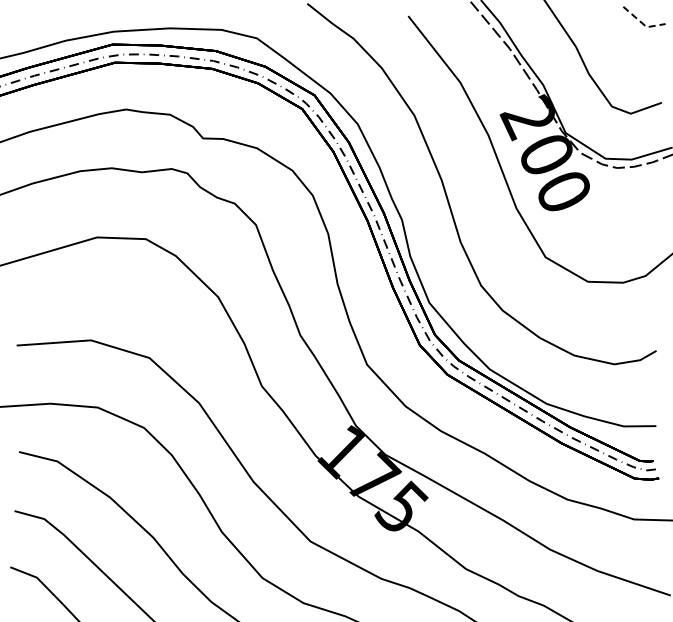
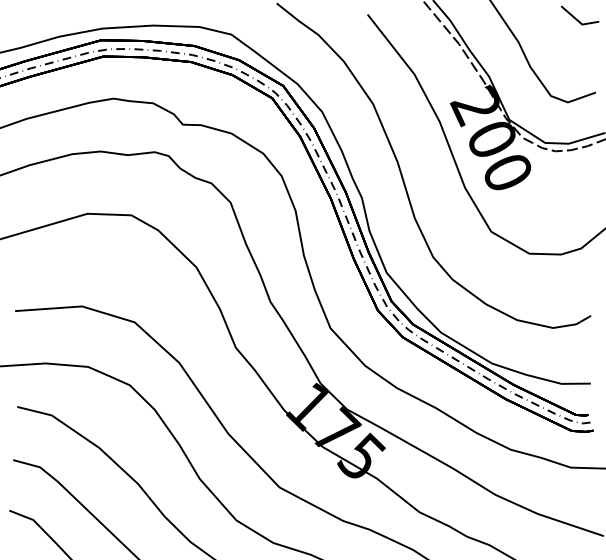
line: (643, 24) -> (579, 22), dashed -> solid

